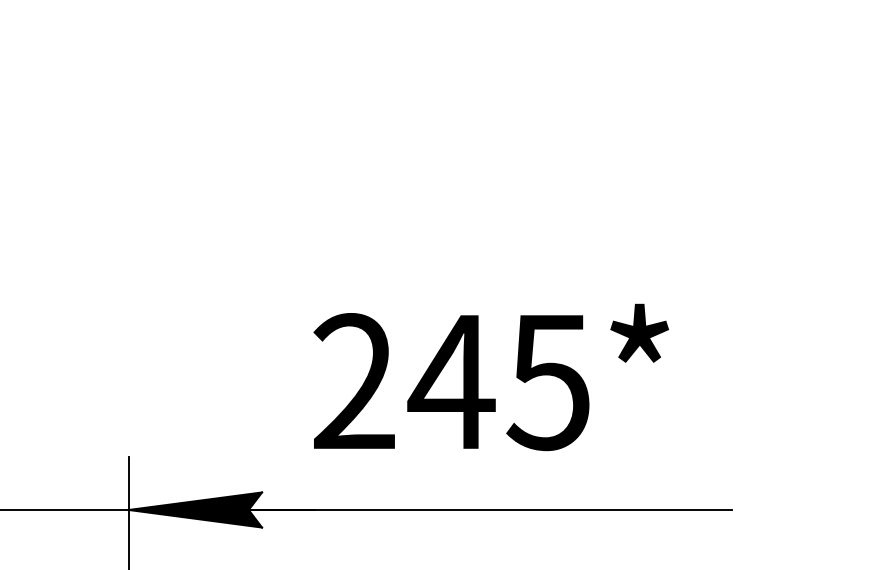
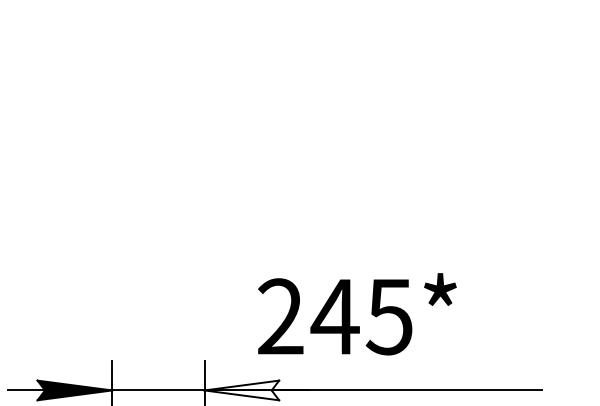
text: (491, 377) -> (357, 314), moved
fill: (194, 510) -> (241, 390), removed

